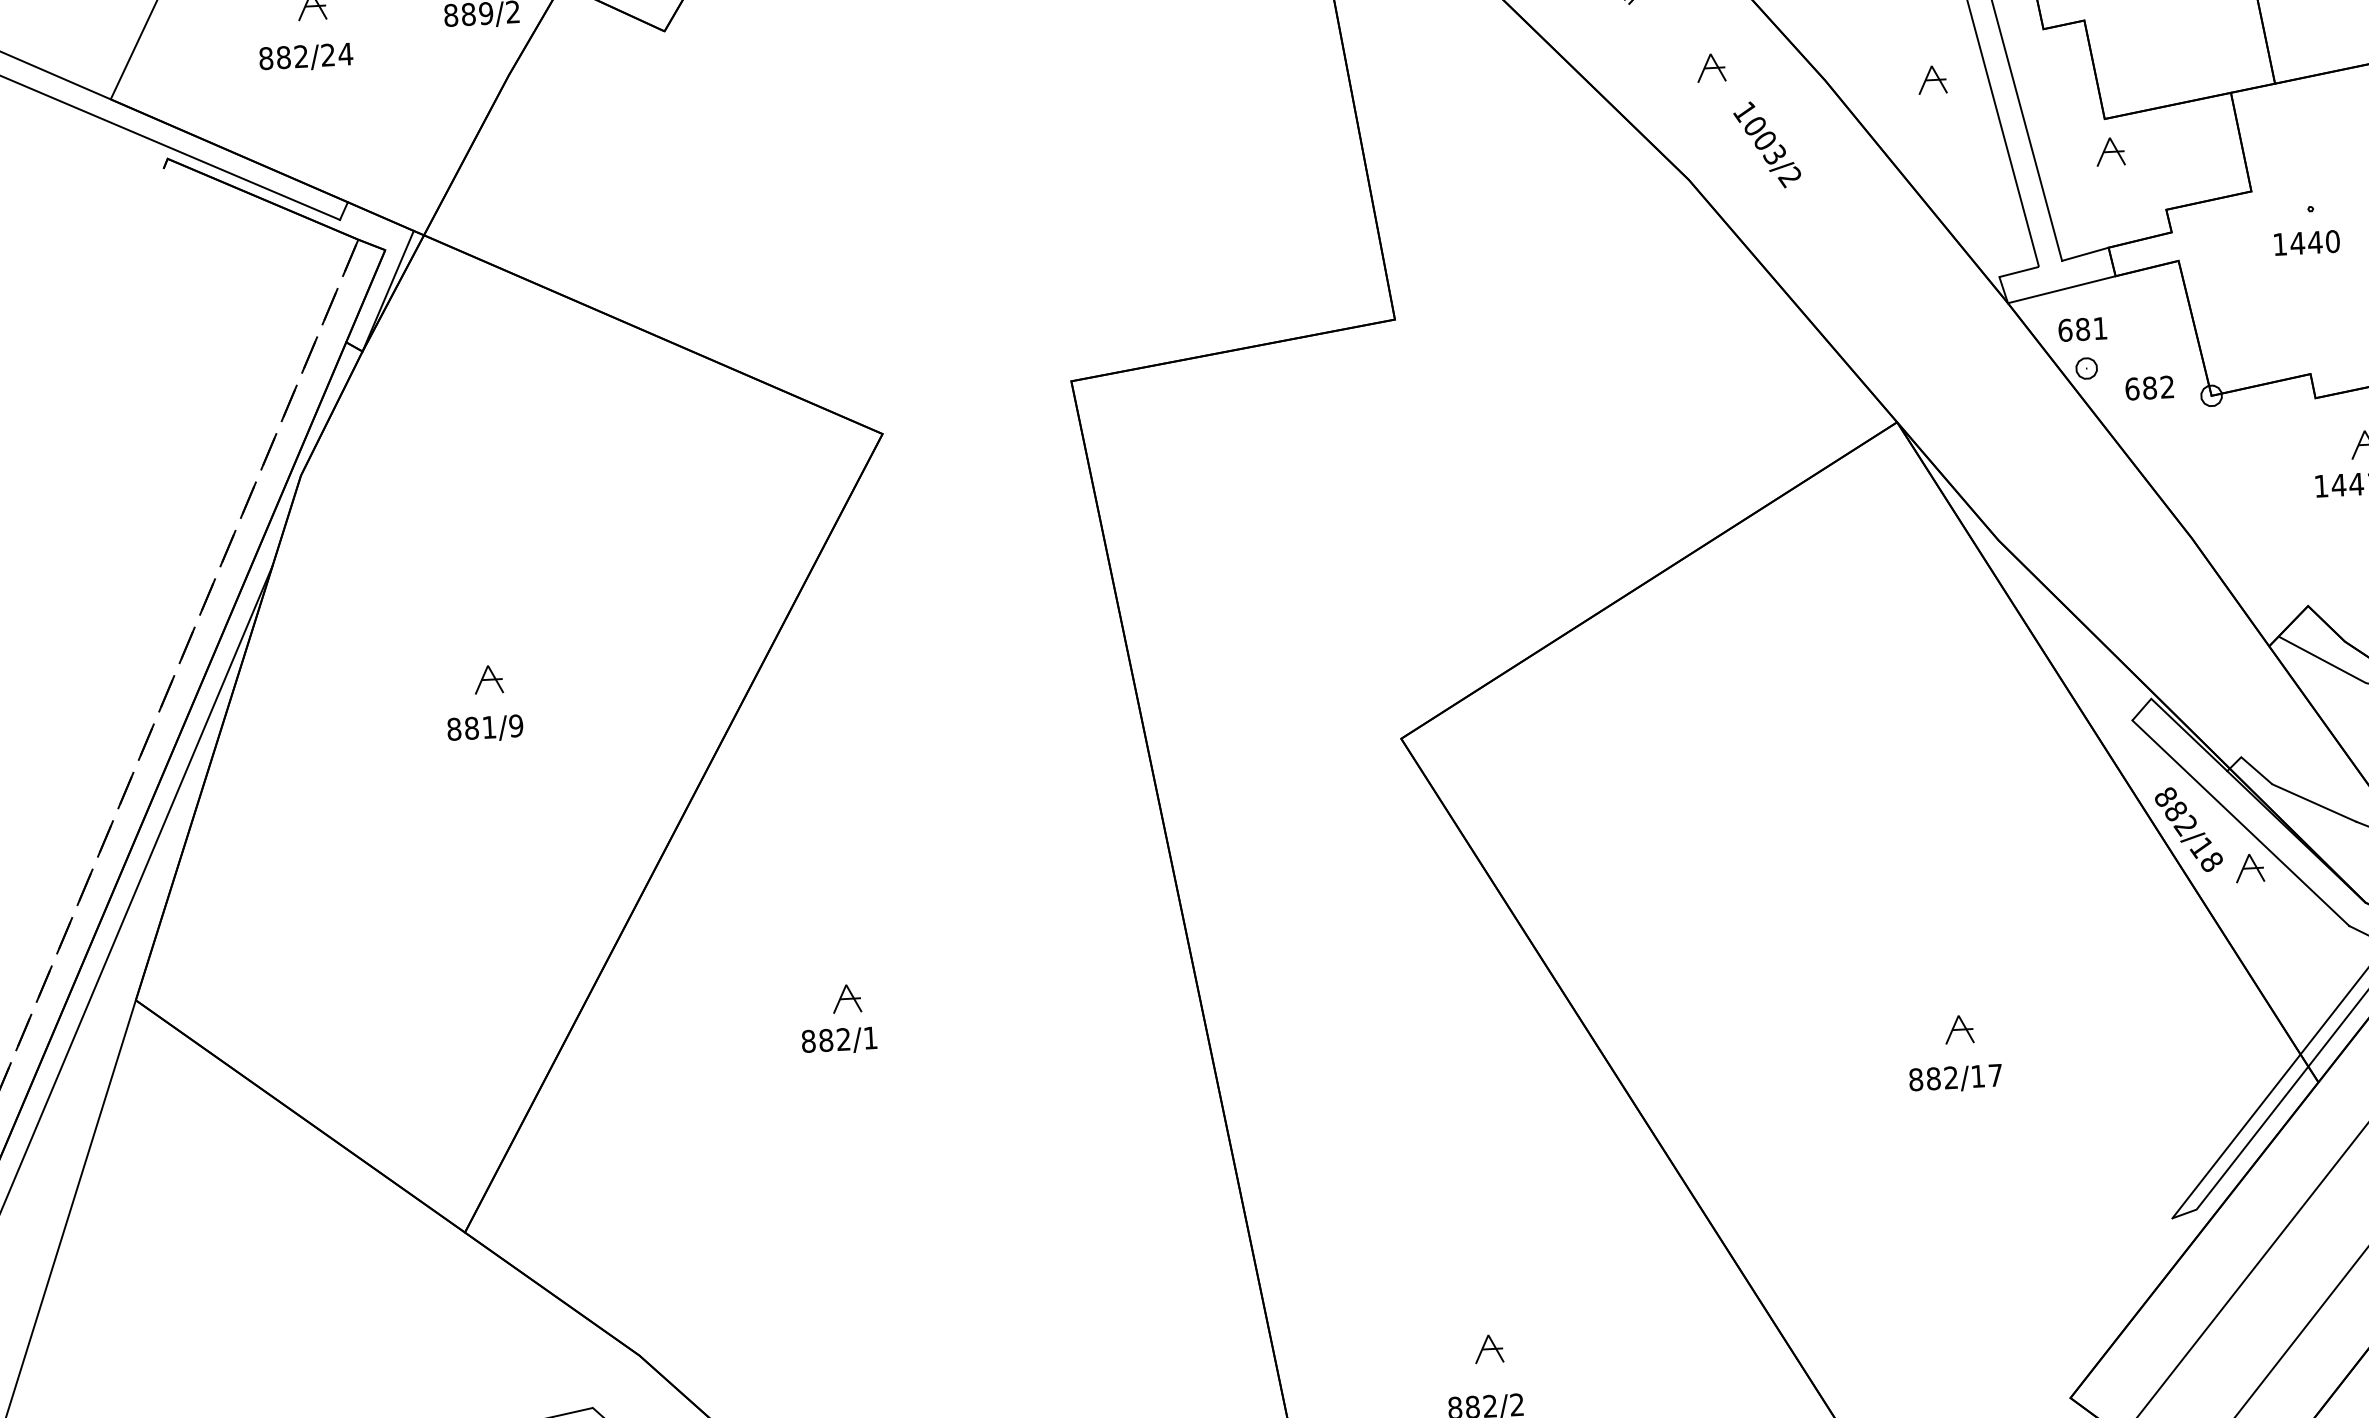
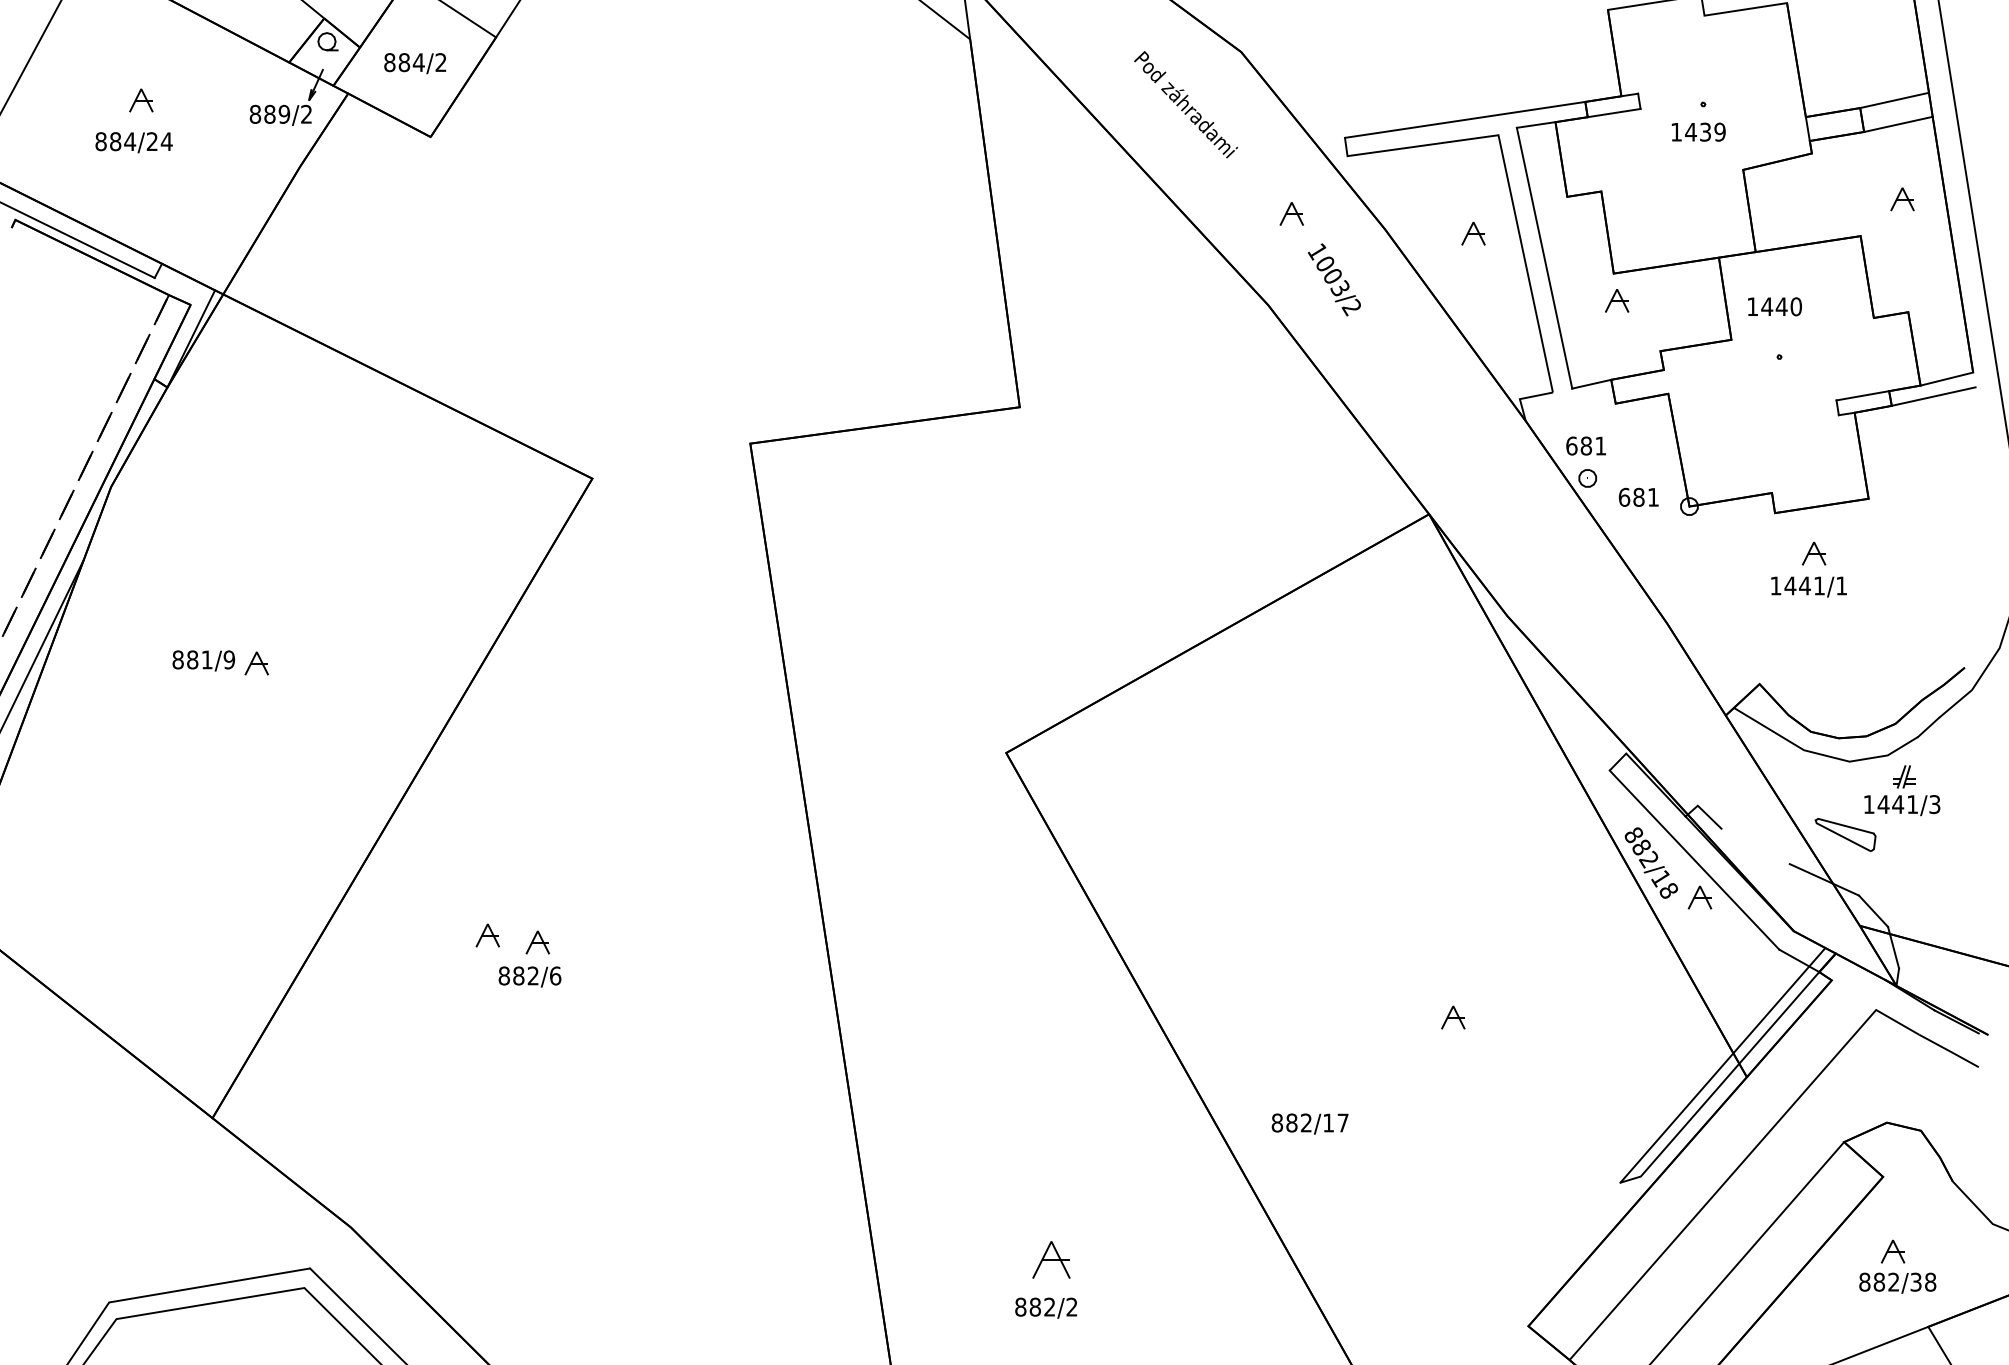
text: (301, 56) -> (130, 141), 882/24 -> 884/24
text: (2306, 242) -> (1774, 306), moved
line: (2061, 289) -> (1570, 412), removed
text: (2167, 386) -> (1653, 496), 682 -> 681
text: (484, 728) -> (203, 660), moved
line: (2313, 802) -> (1755, 846), removed
part: (785, 993) -> (487, 935), added
text: (870, 1037) -> (555, 975), 882/1 -> 882/6
text: (1954, 1078) -> (1309, 1123), moved
part: (1489, 1348) -> (1051, 1259), size x1.6

